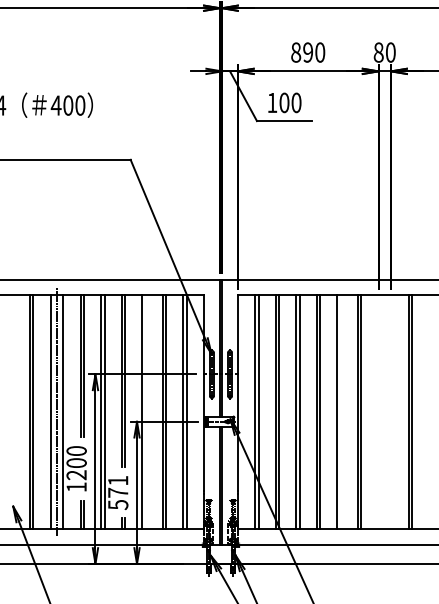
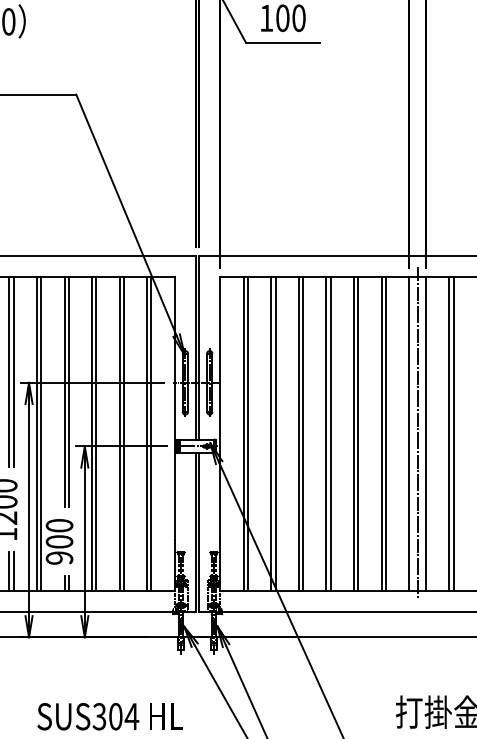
line: (145, 412) -> (96, 434), added
line: (340, 412) -> (358, 434), added
line: (378, 412) -> (409, 434), added
line: (384, 412) -> (417, 434), added
line: (391, 412) -> (426, 434), added
text: (118, 492) -> (59, 541), 571 -> 900

